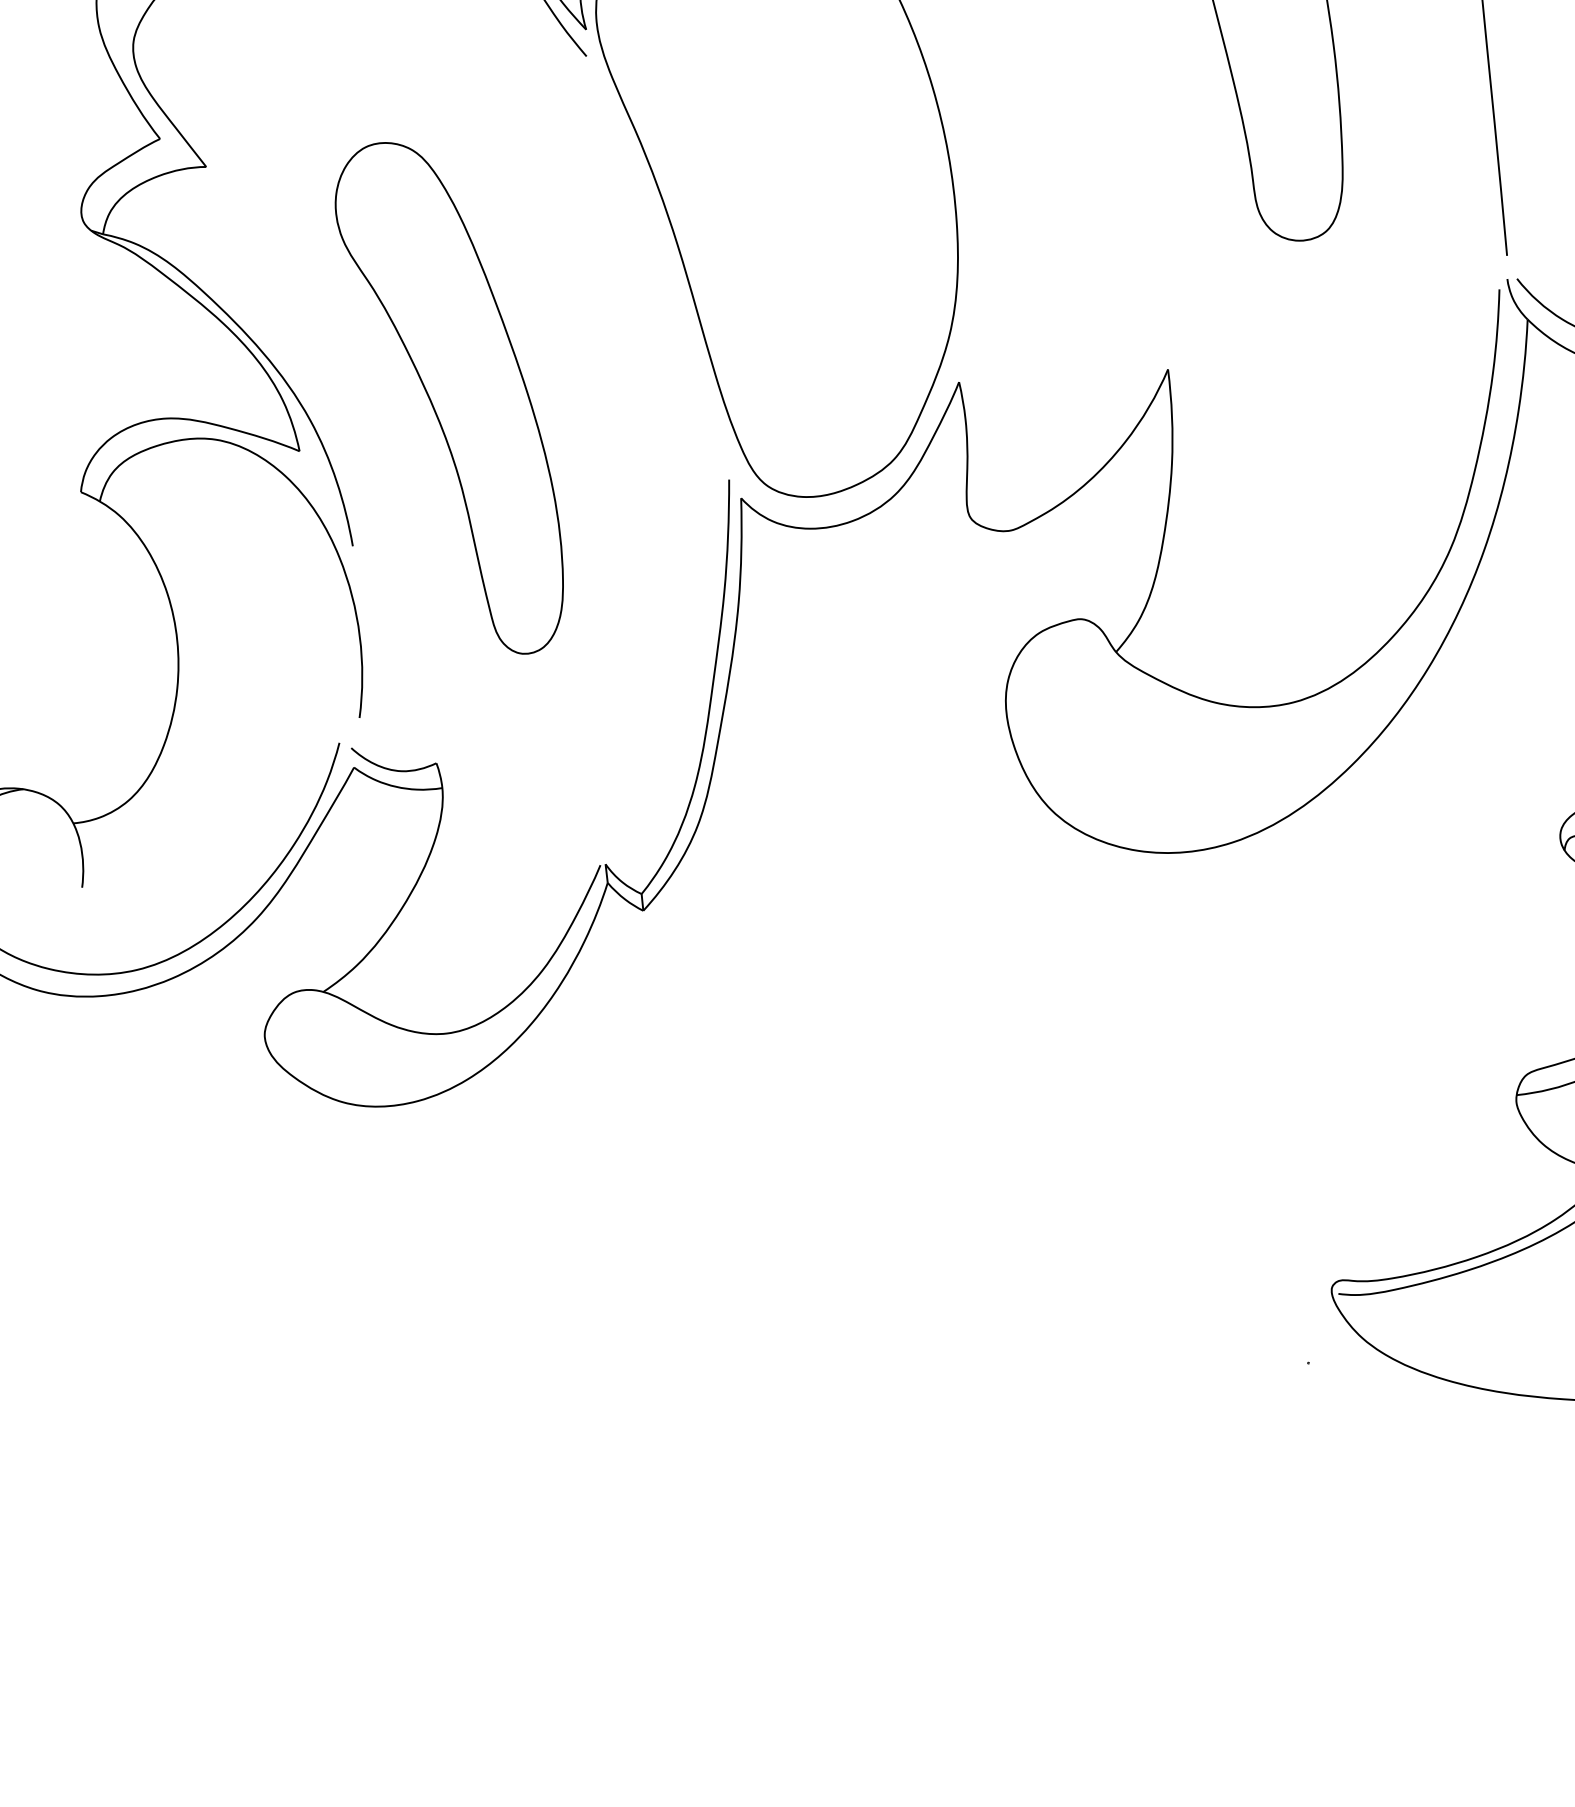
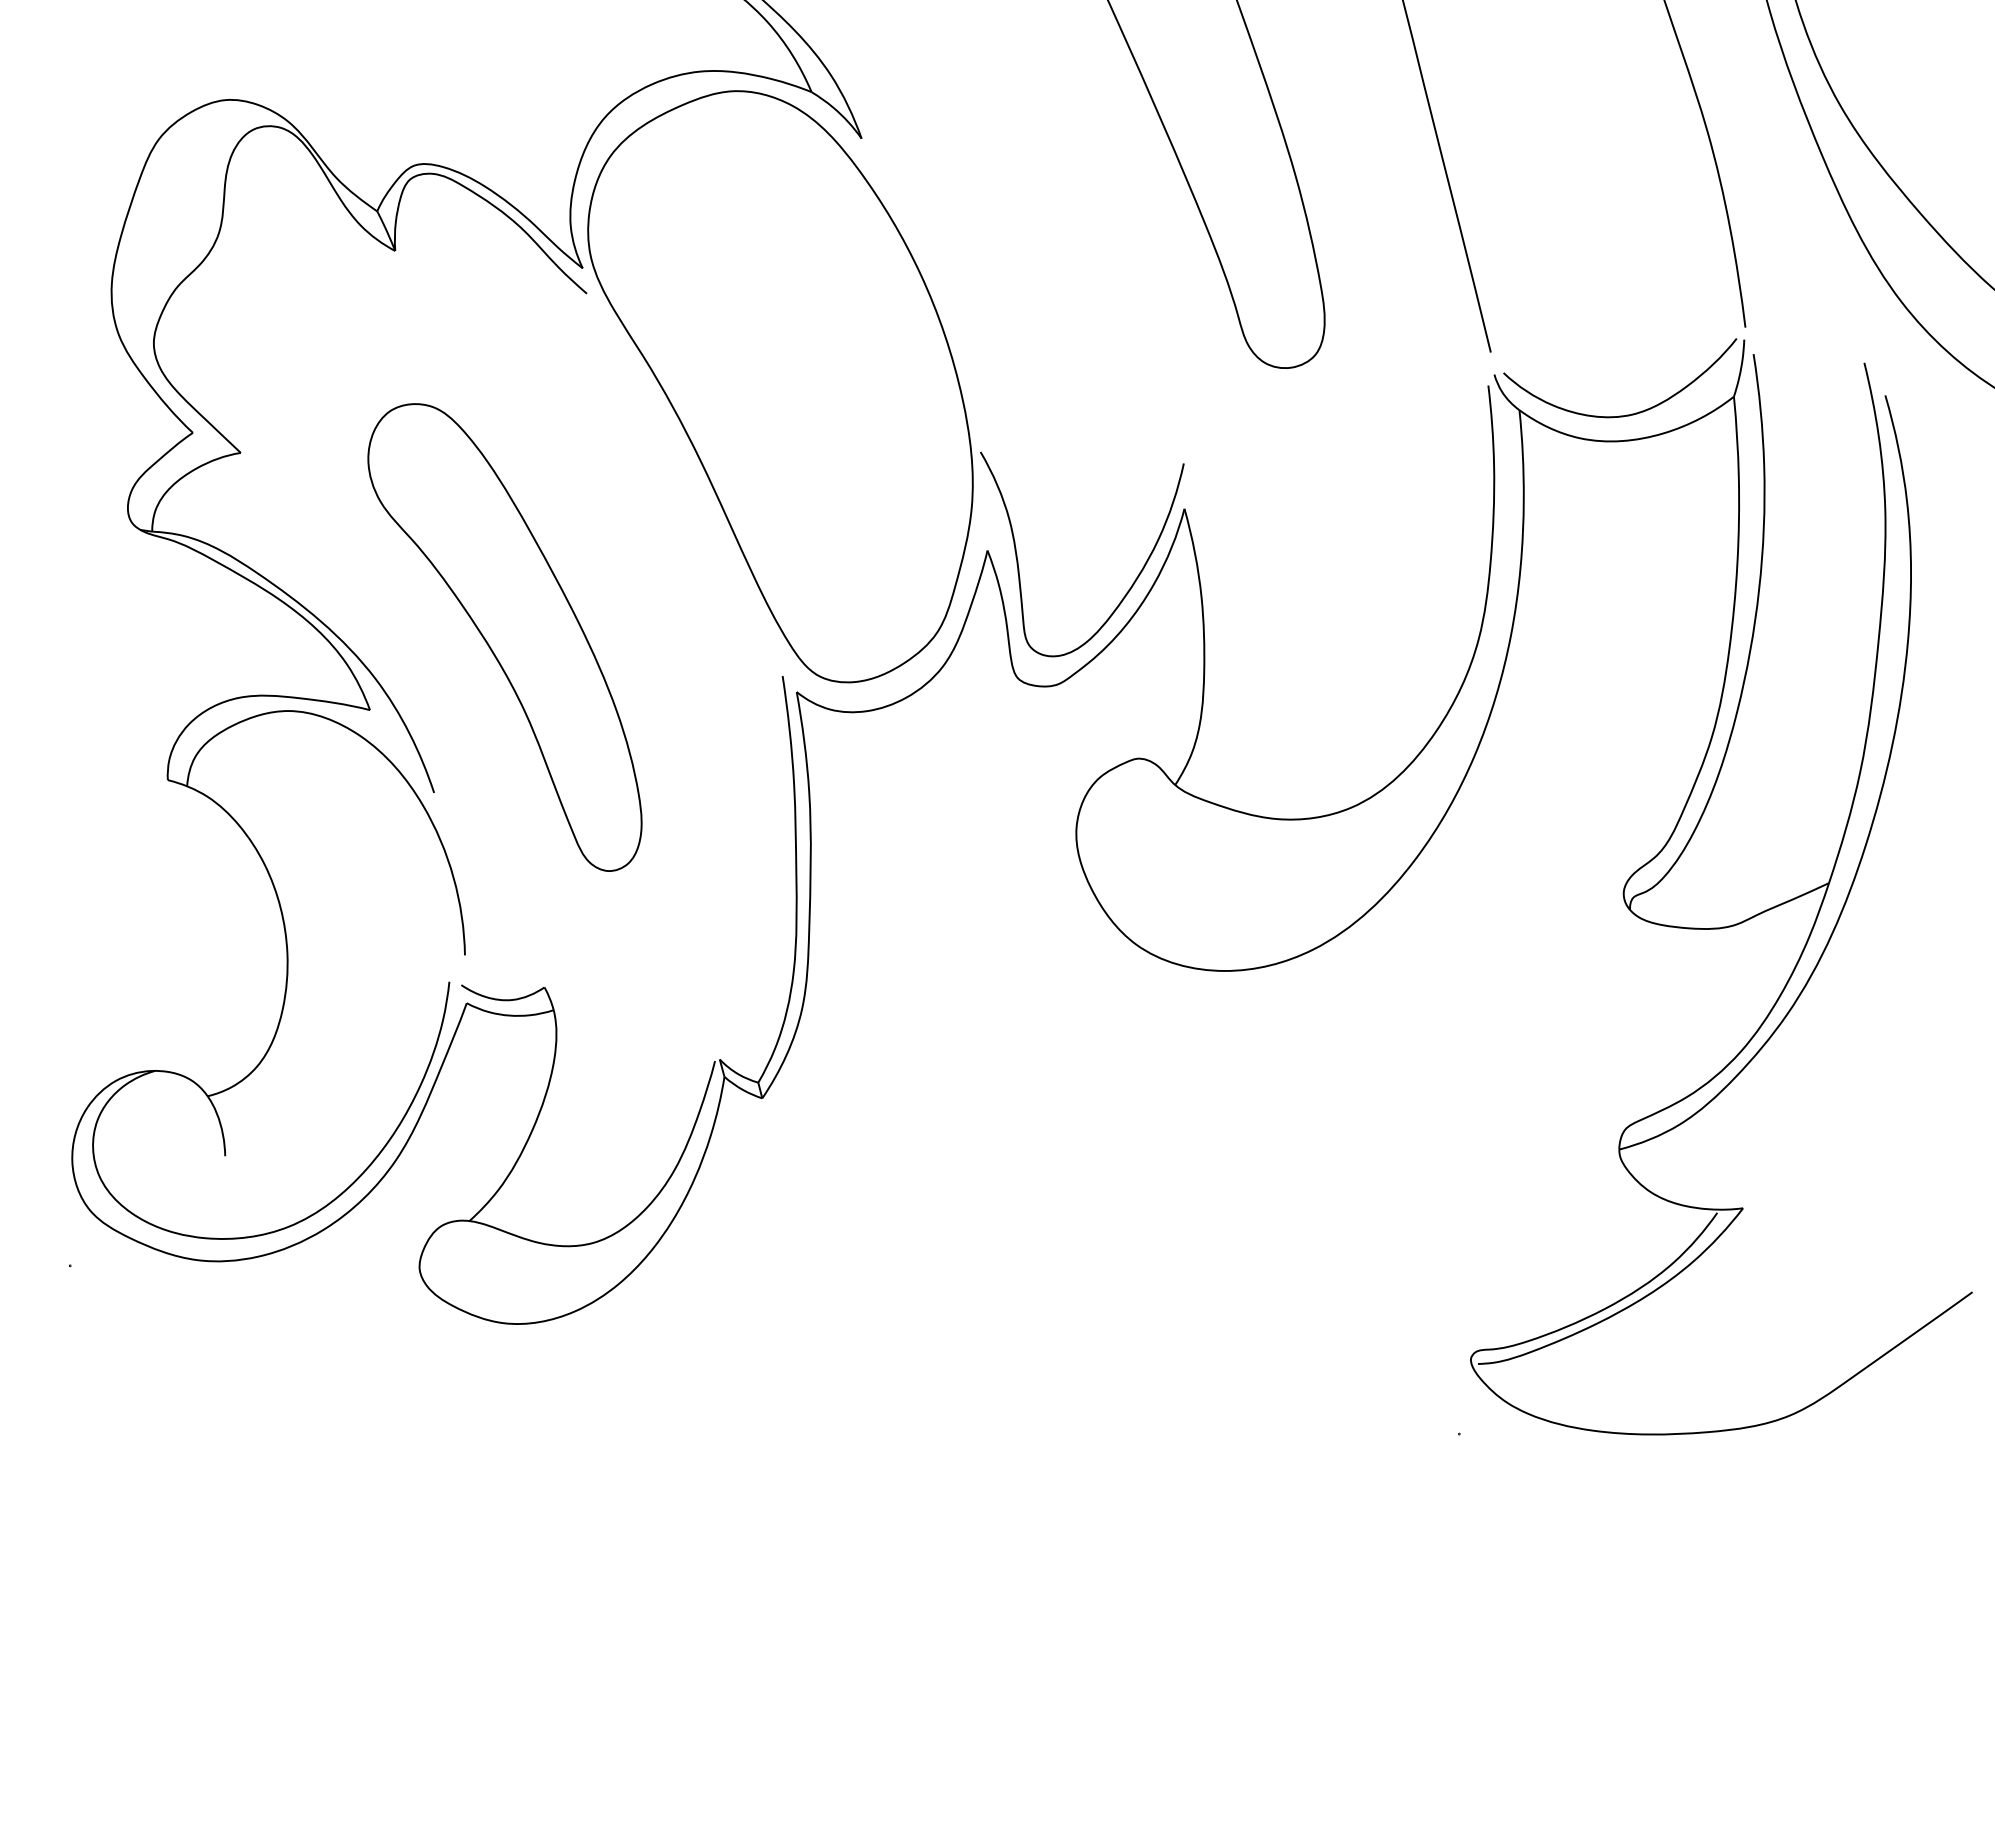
curve: (1100, 441) -> (1130, 586), added

